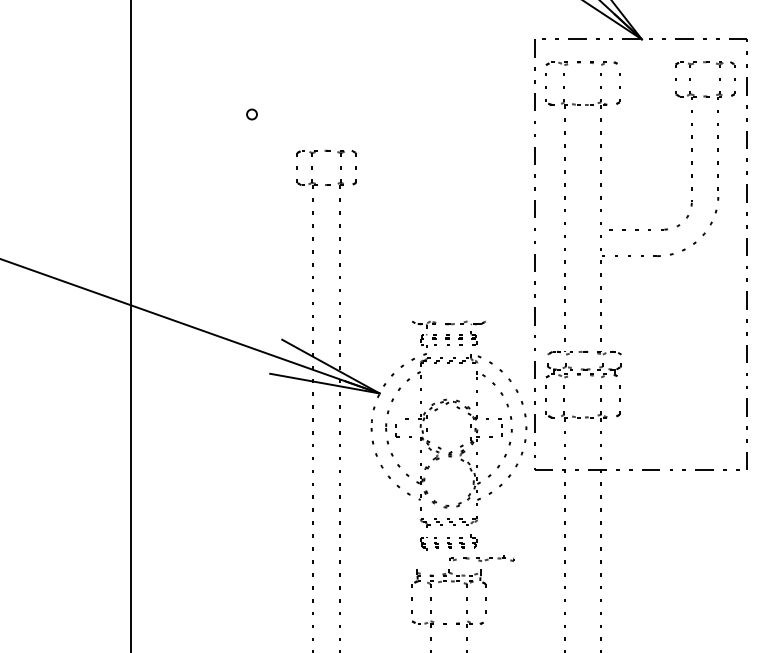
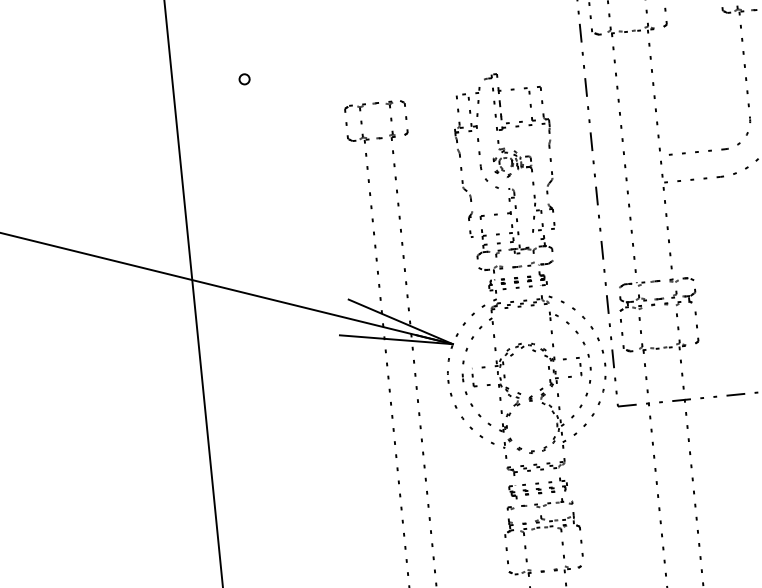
circle: (251, 114) -> (244, 79), moved
part: (448, 222) -> (505, 163), added
part: (481, 558) -> (539, 504), moved

